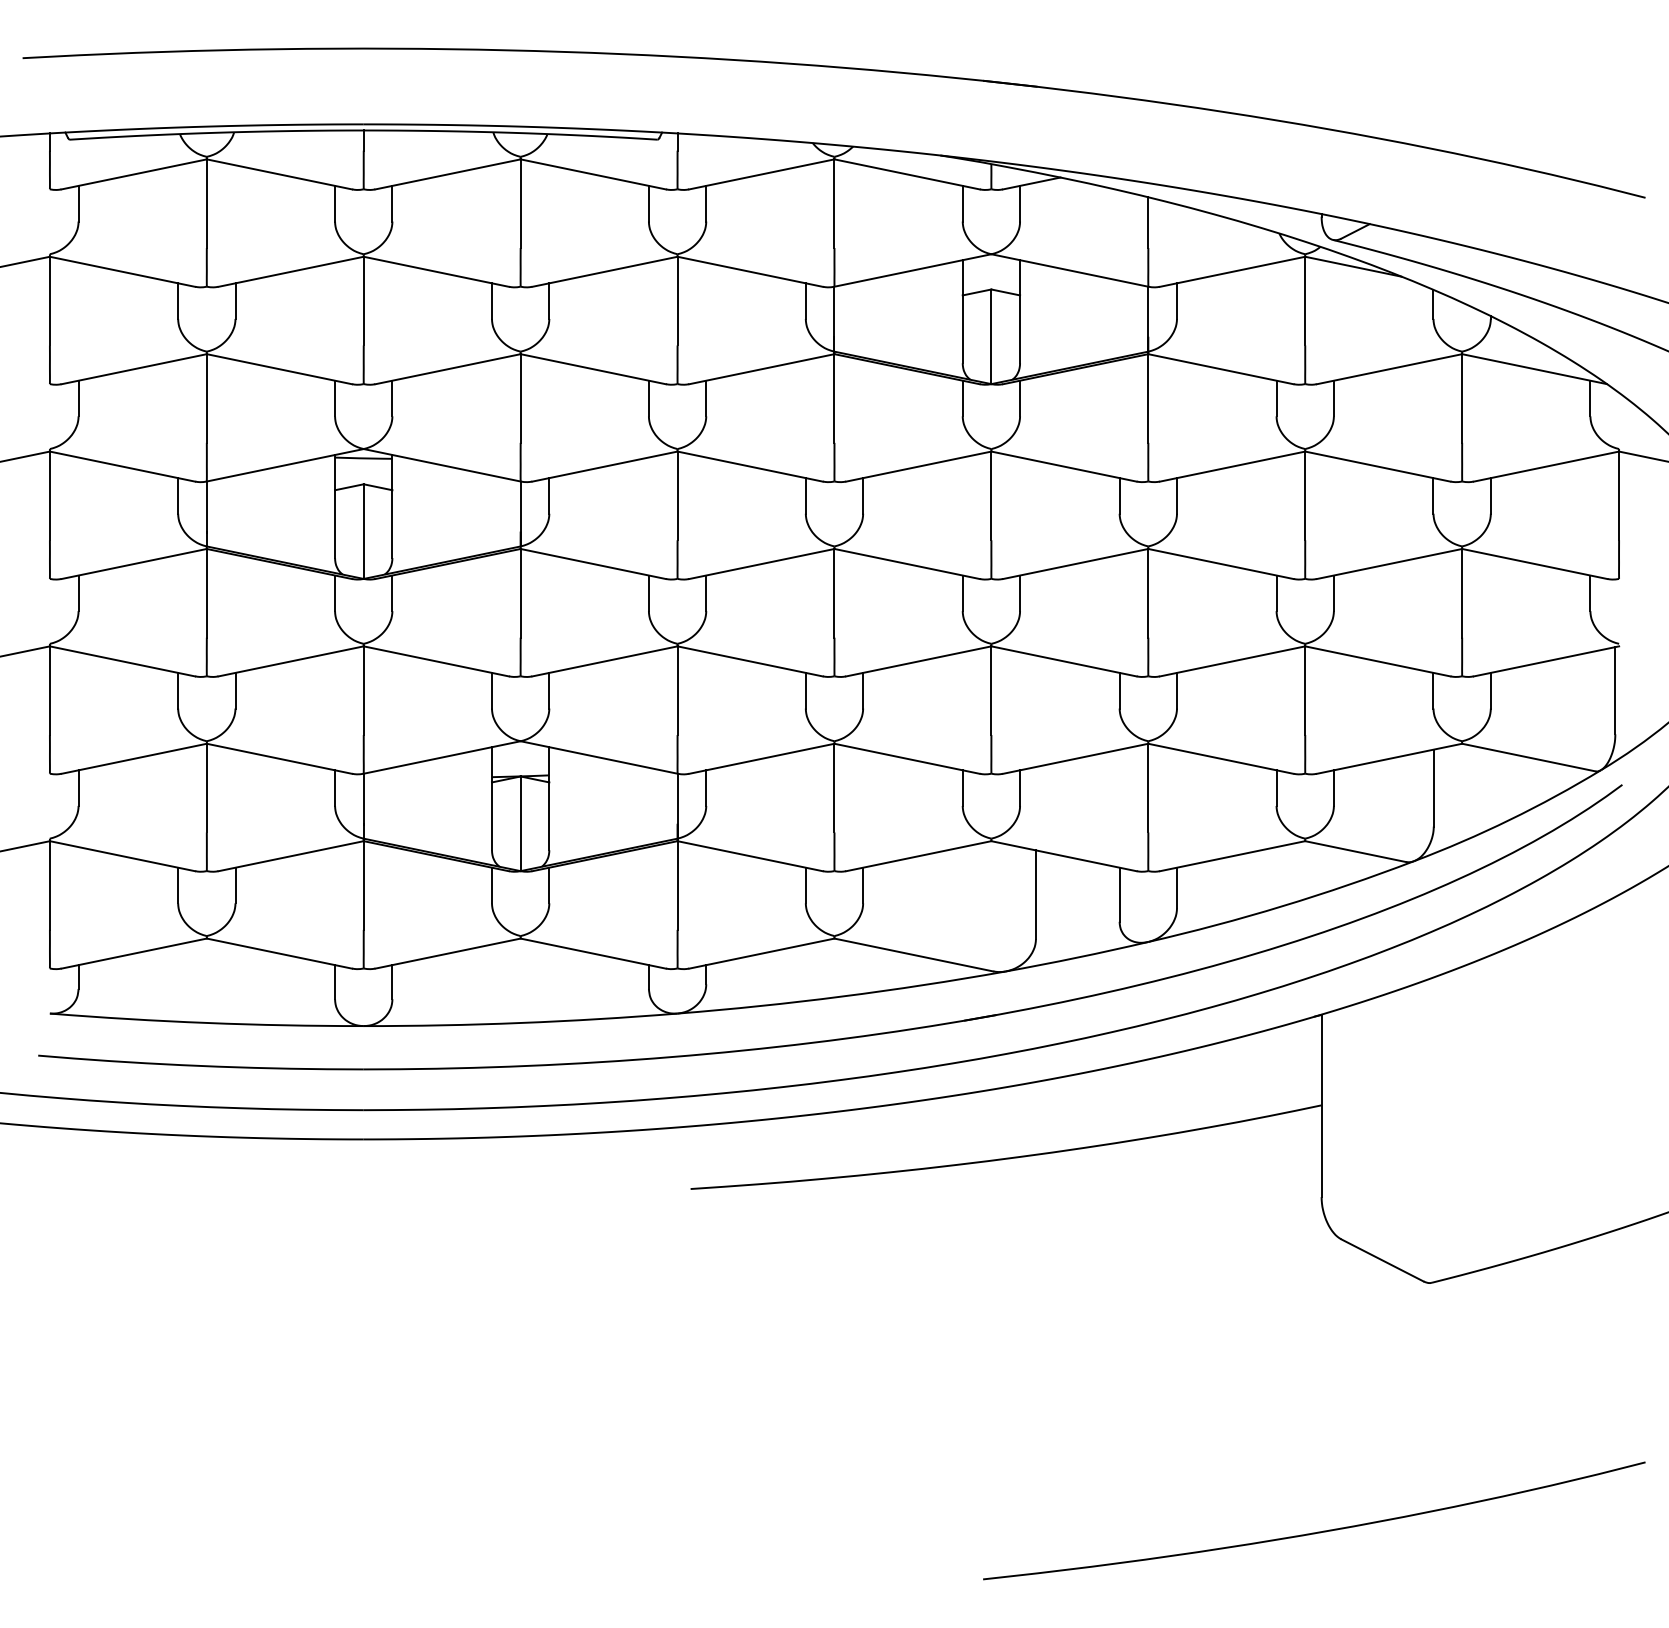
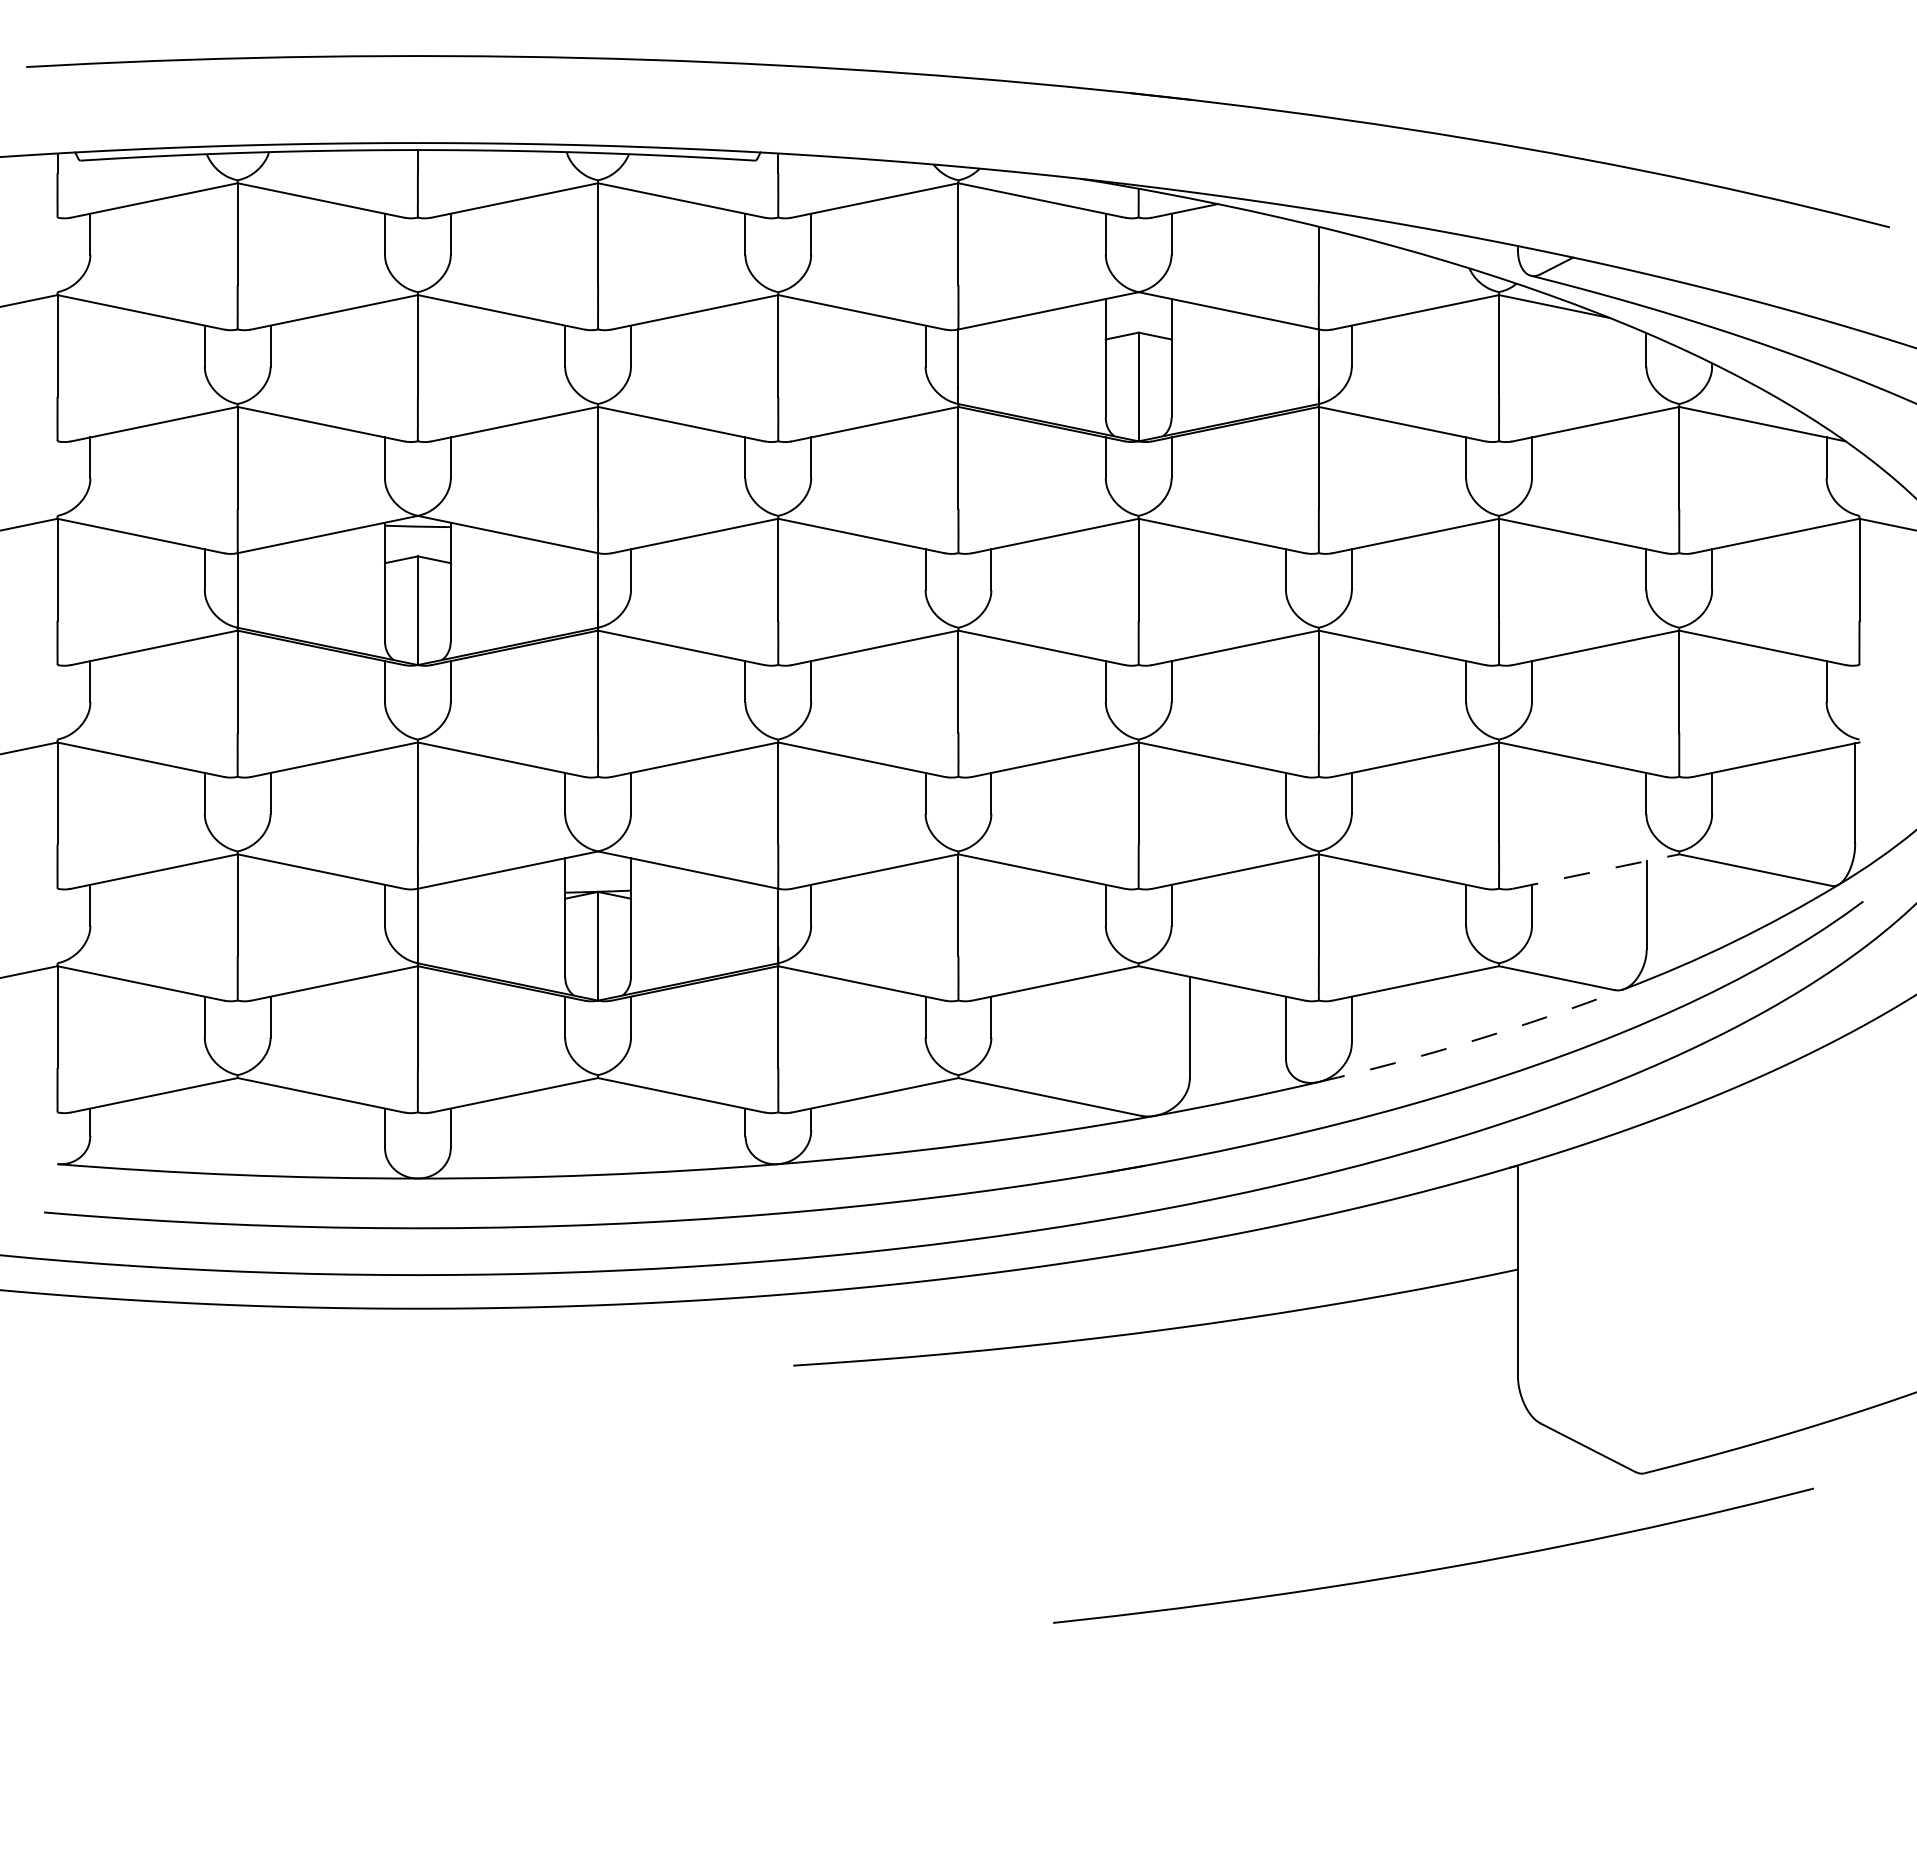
line: (1390, 758) -> (1596, 871), solid -> dashed
arc: (1282, 905) -> (1473, 1040), solid -> dashed
curve: (1316, 1531) -> (1435, 1568), moved

